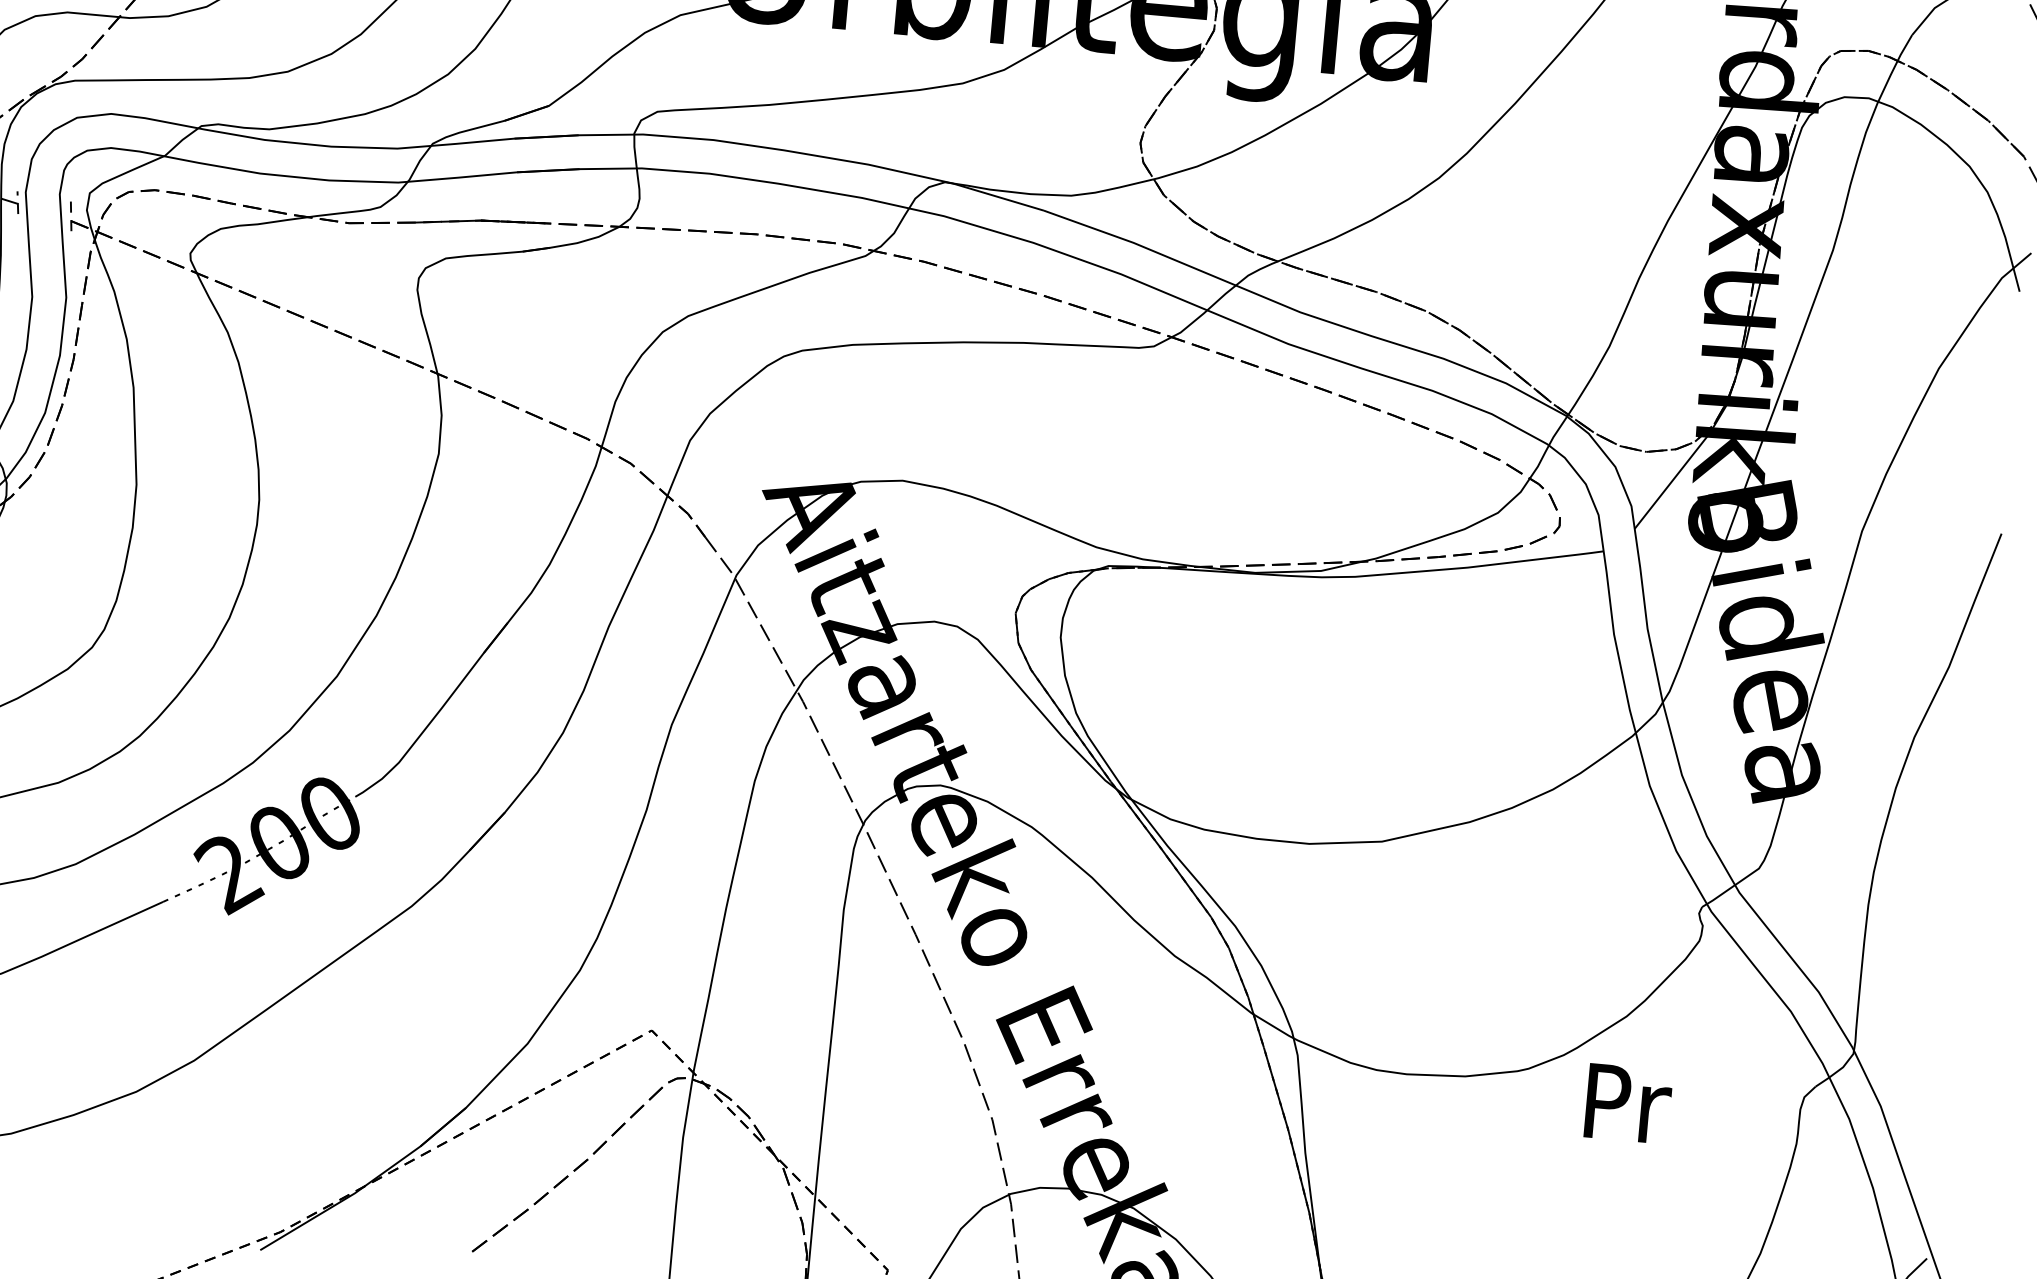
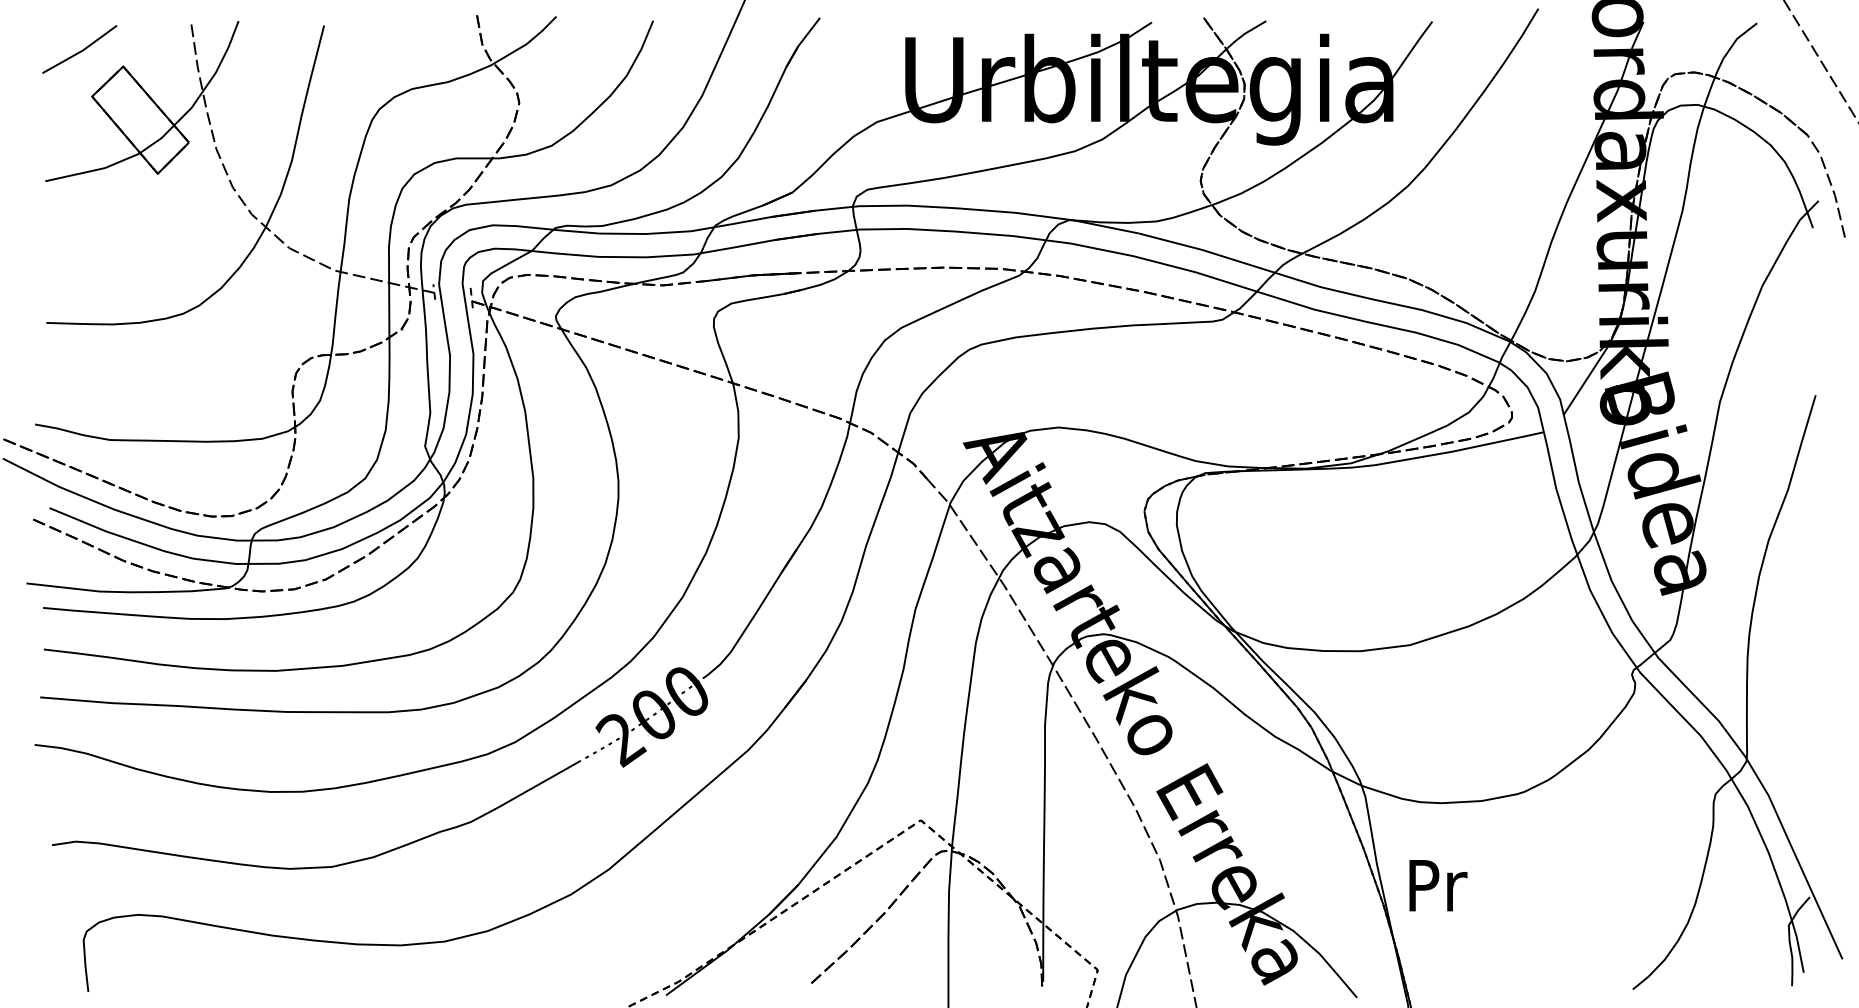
text: (1628, 1103) -> (1438, 885), moved

